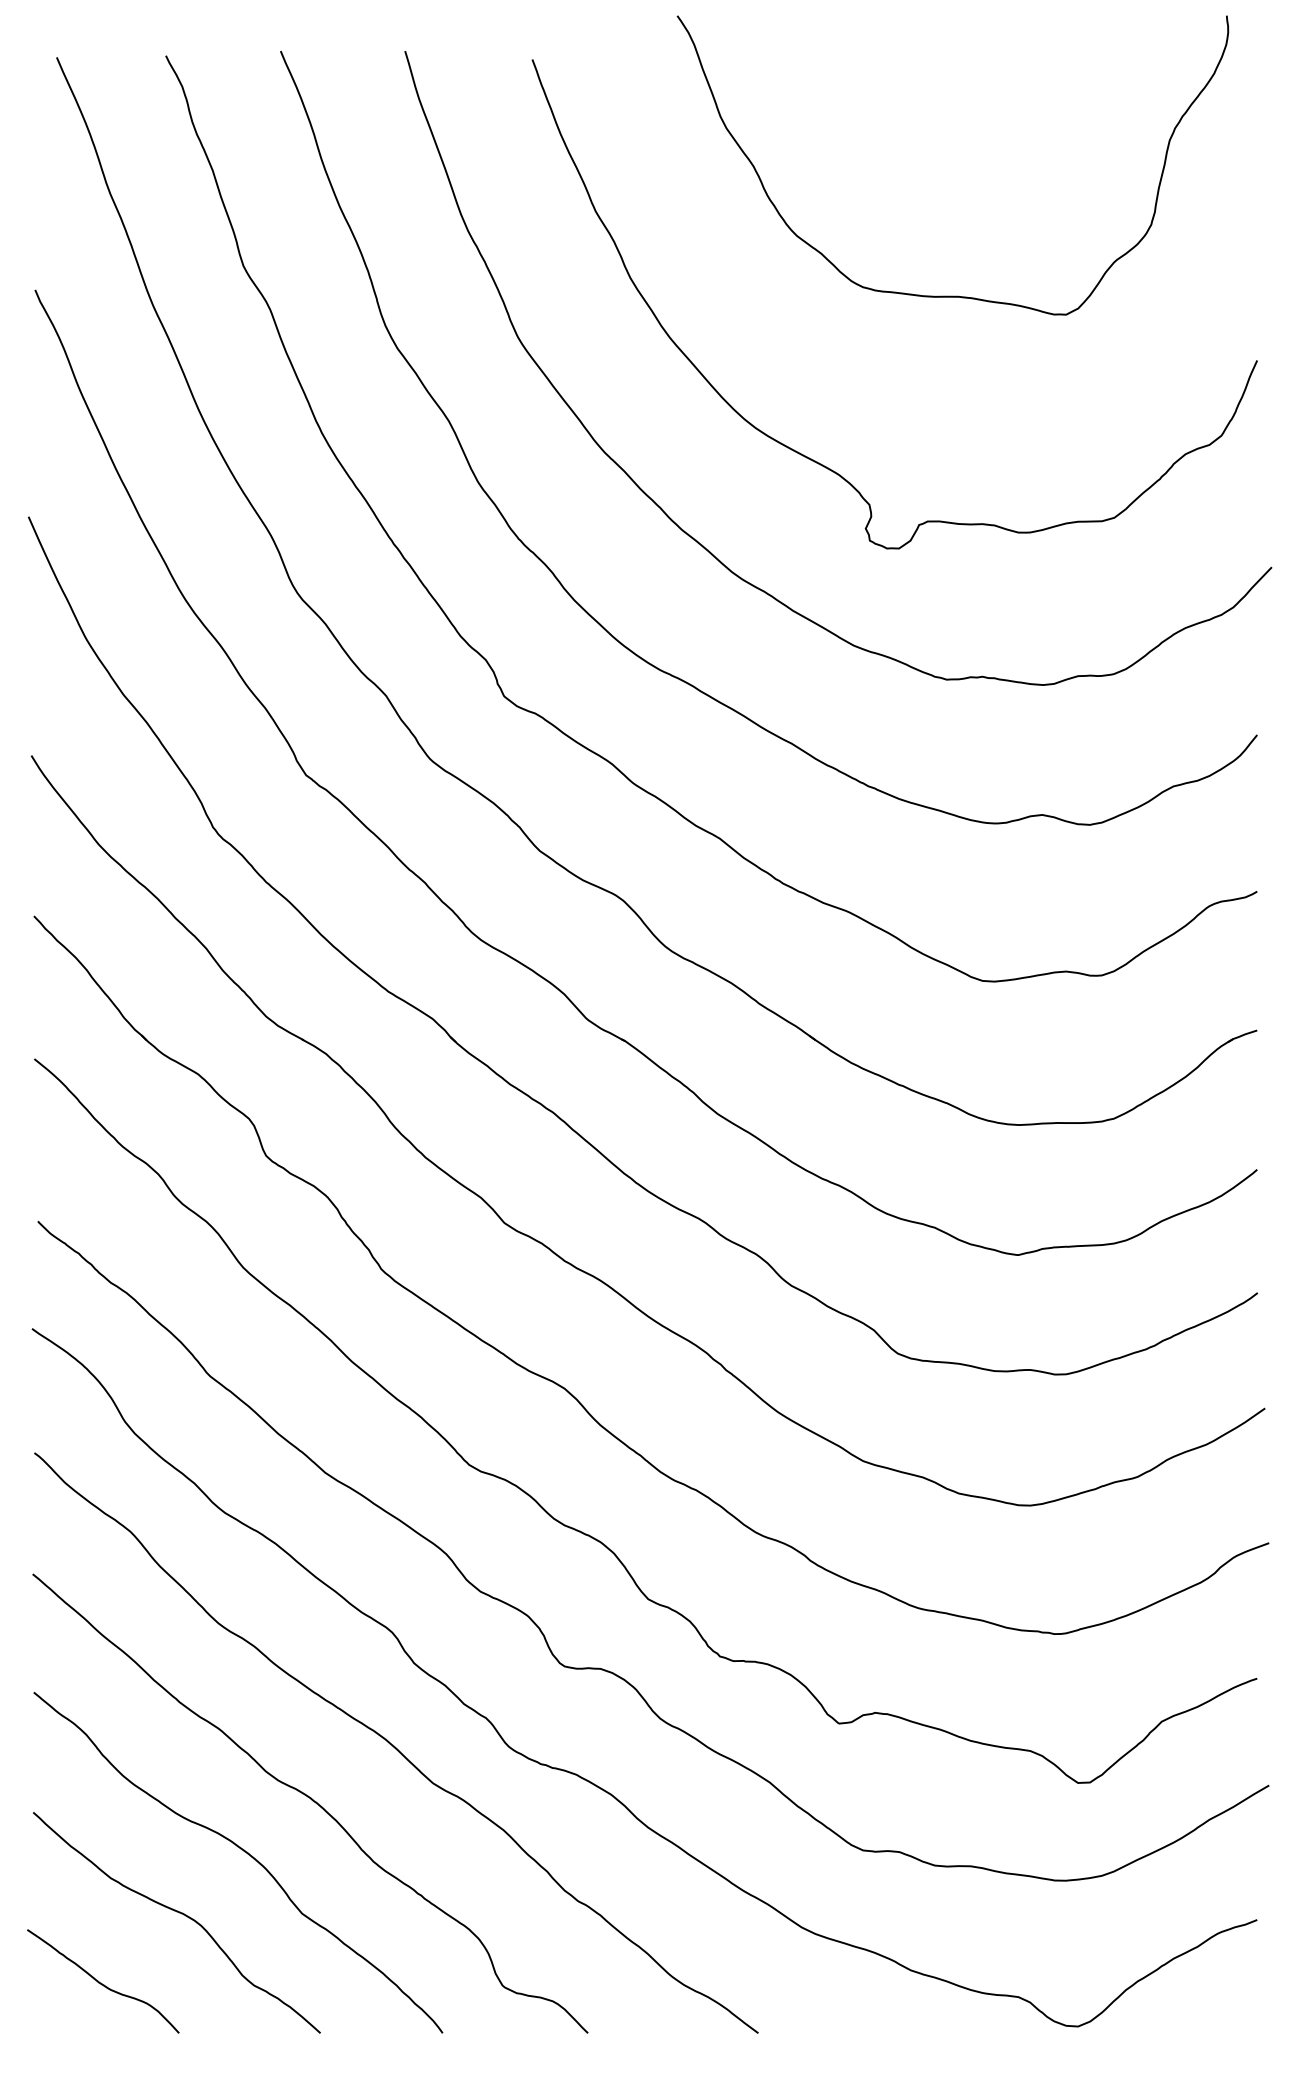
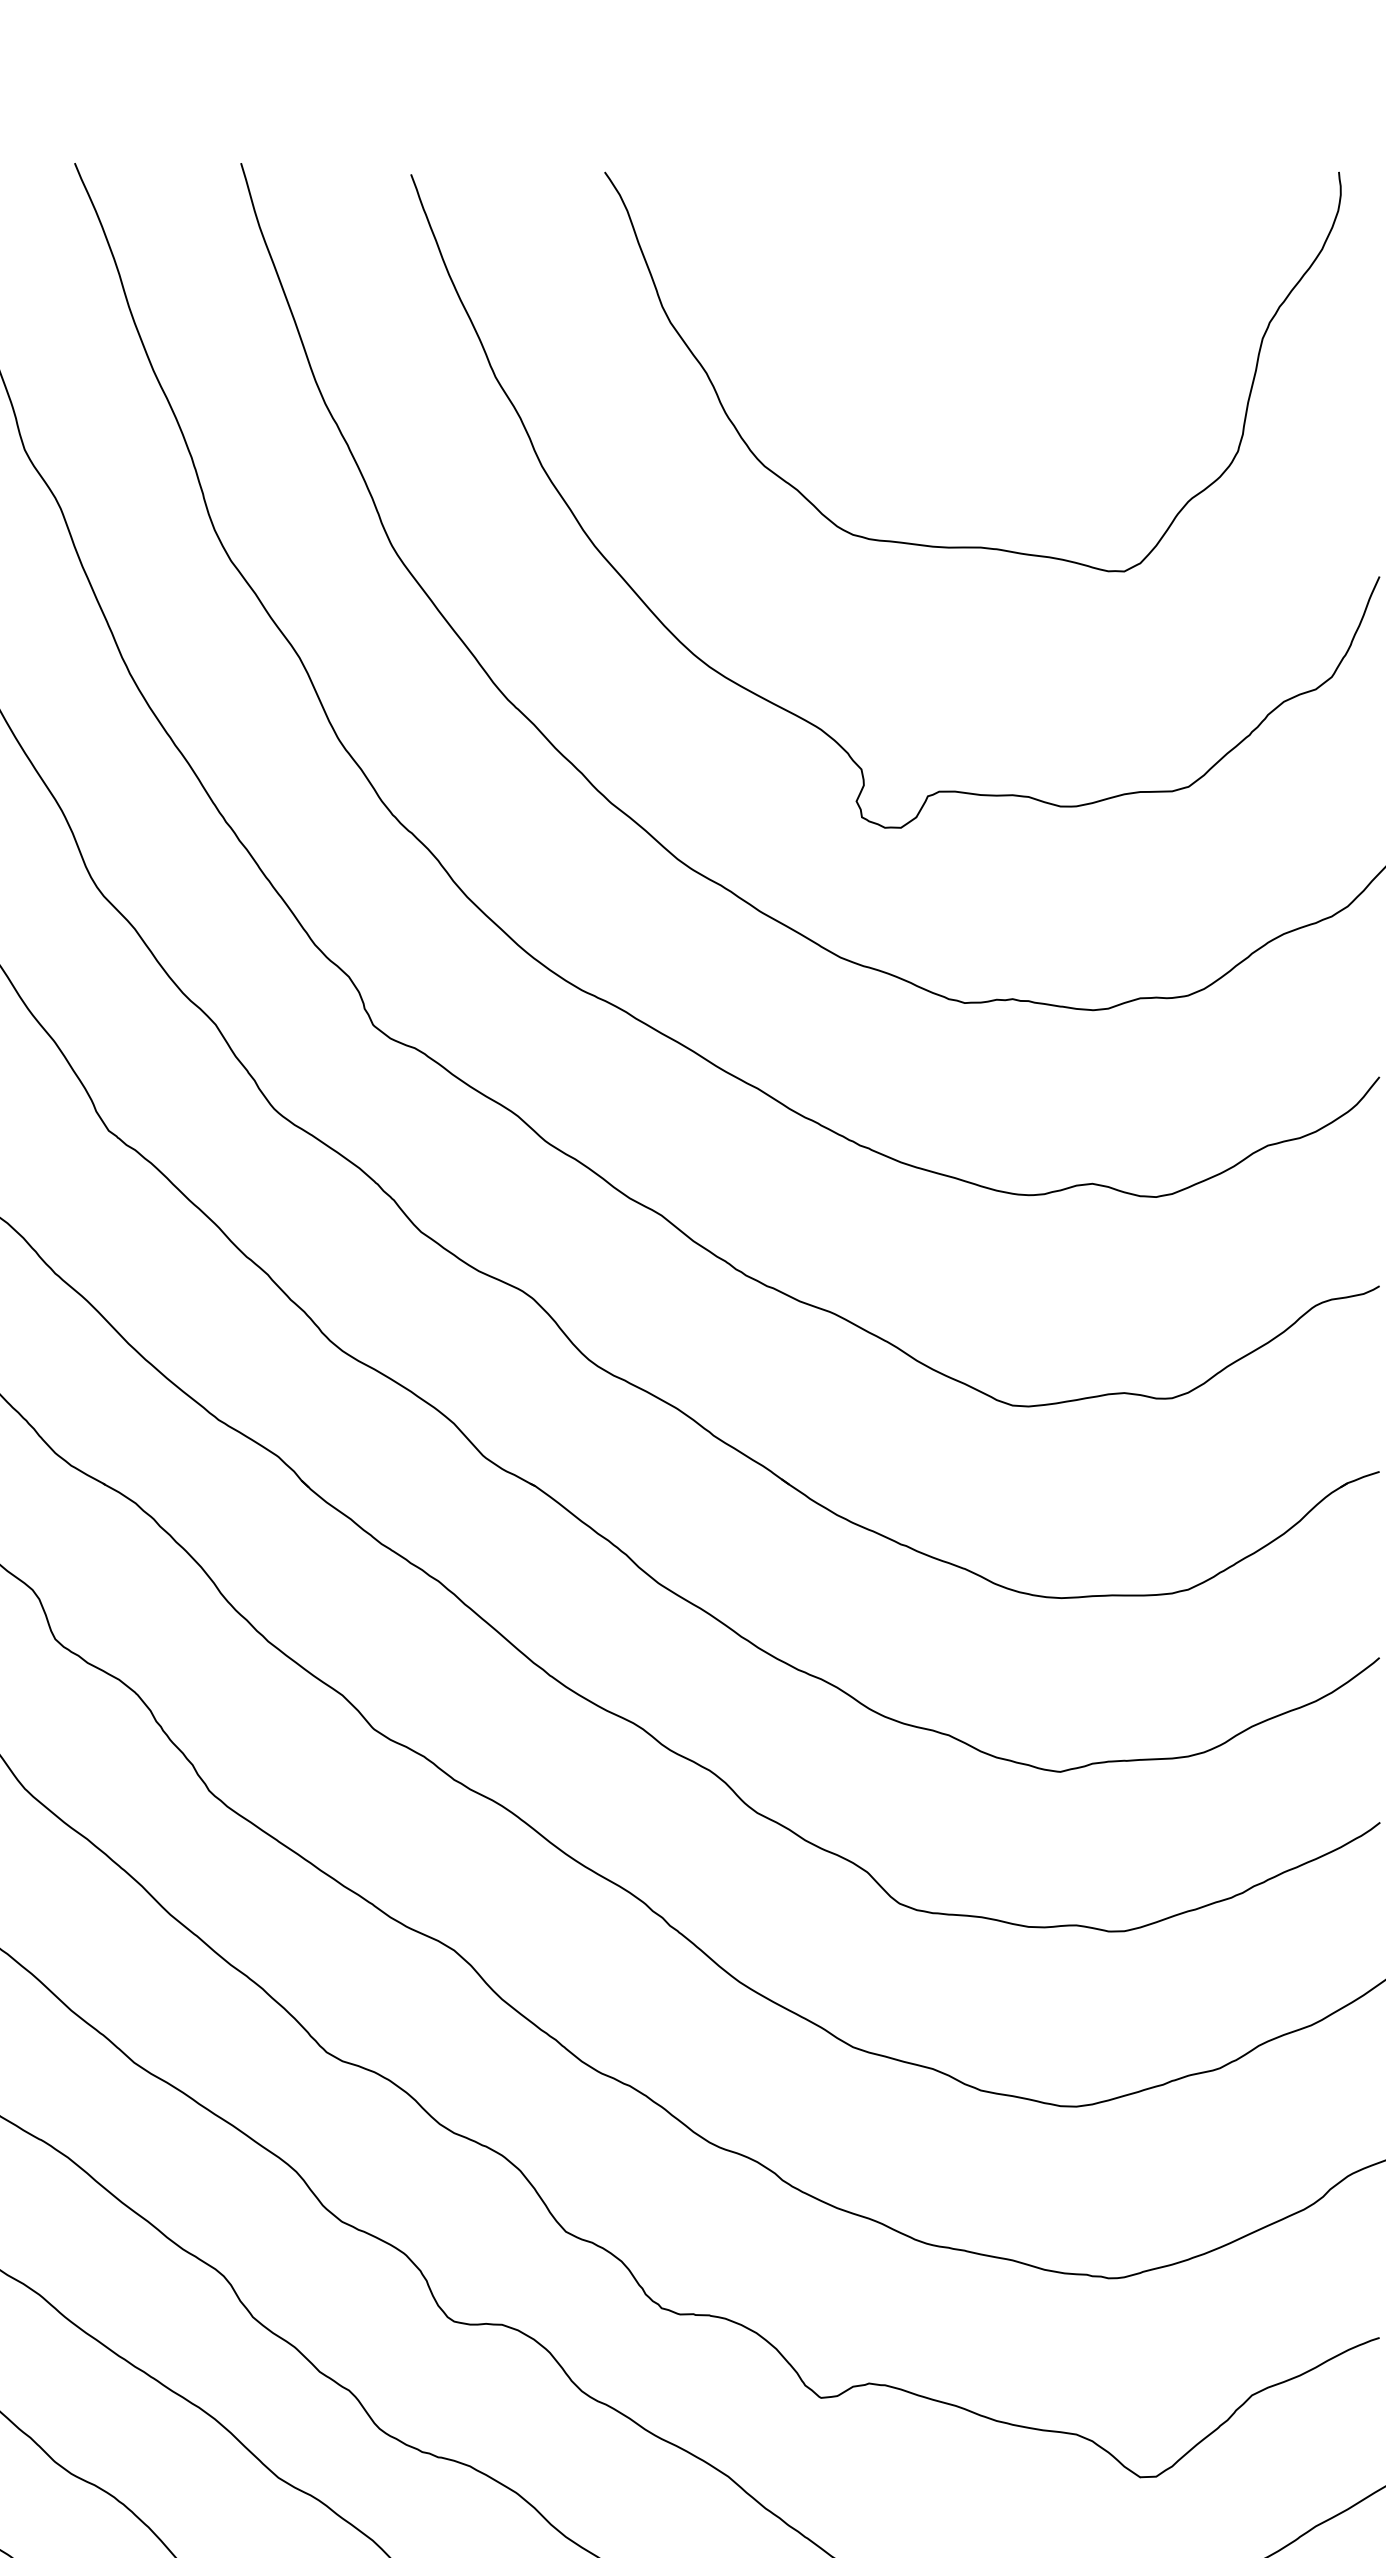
curve: (952, 295) -> (972, 545), moved

